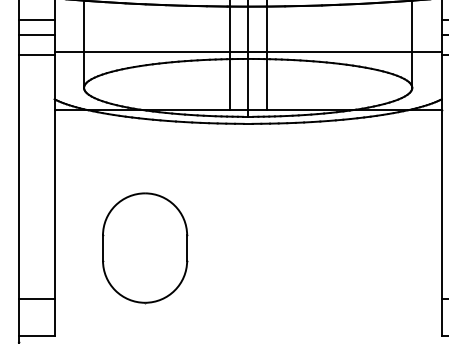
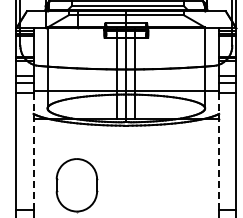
line: (442, 175) -> (219, 150), solid -> dashed
line: (54, 177) -> (33, 151), solid -> dashed

